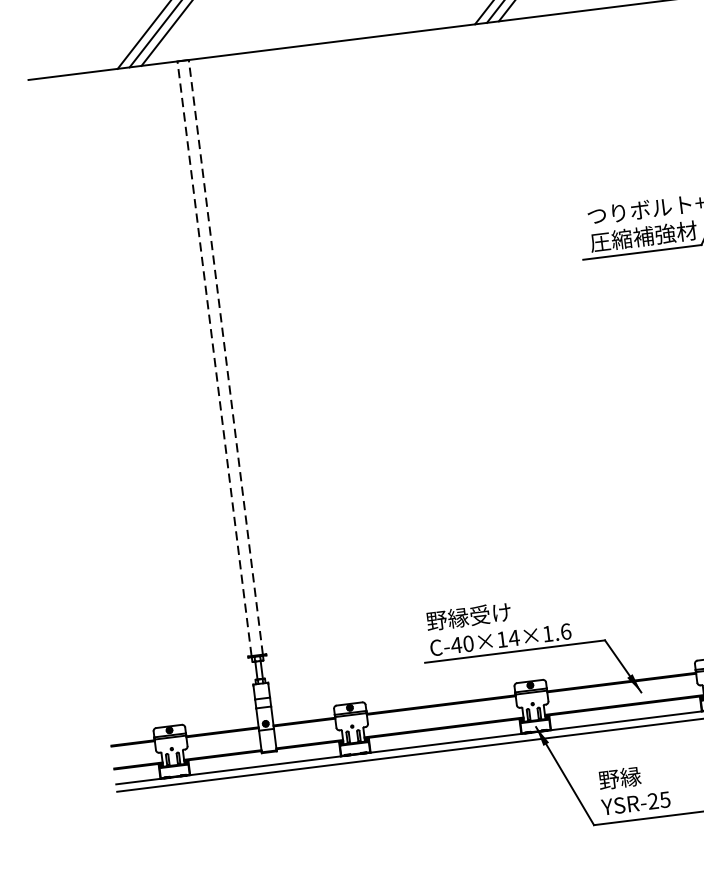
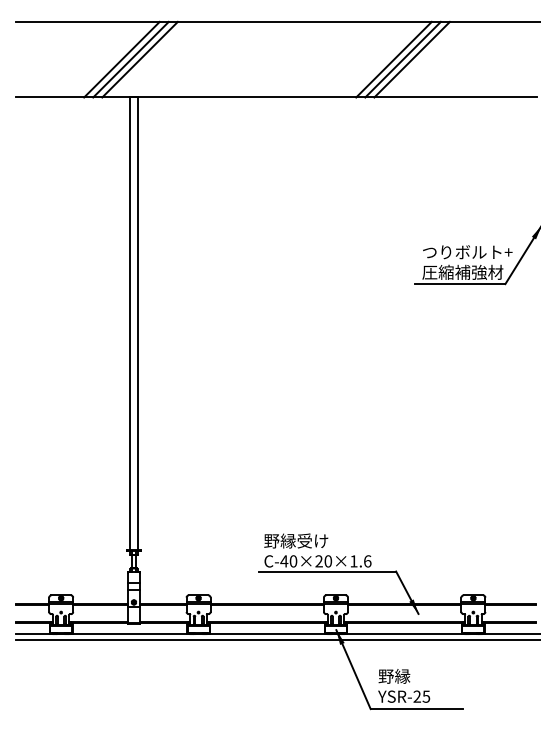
line: (226, 356) -> (138, 323), dashed -> solid
line: (214, 358) -> (129, 323), dashed -> solid
text: (507, 639) -> (323, 561), C-40×14×1.6 -> C-40×20×1.6

